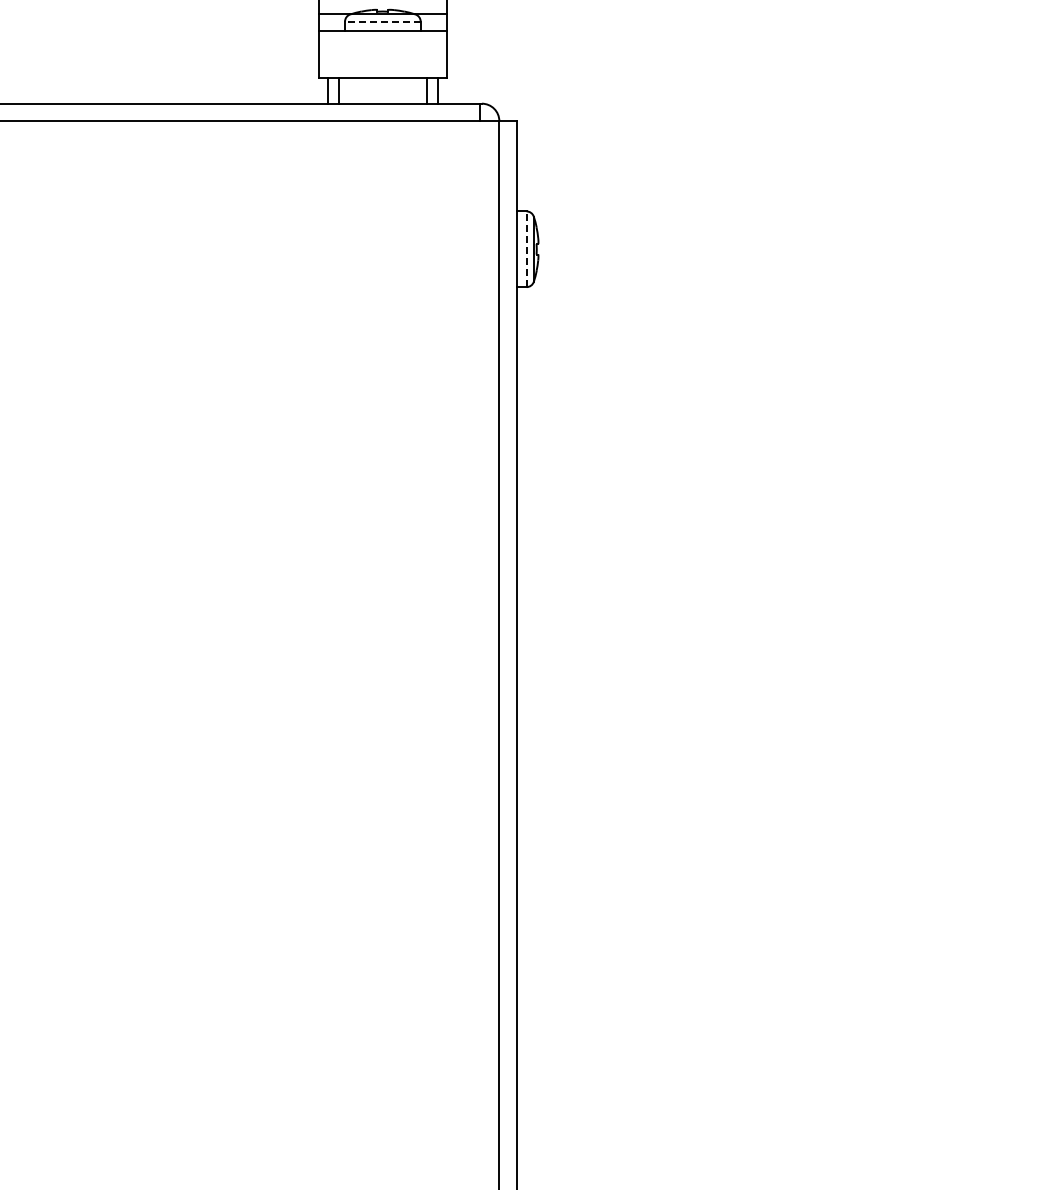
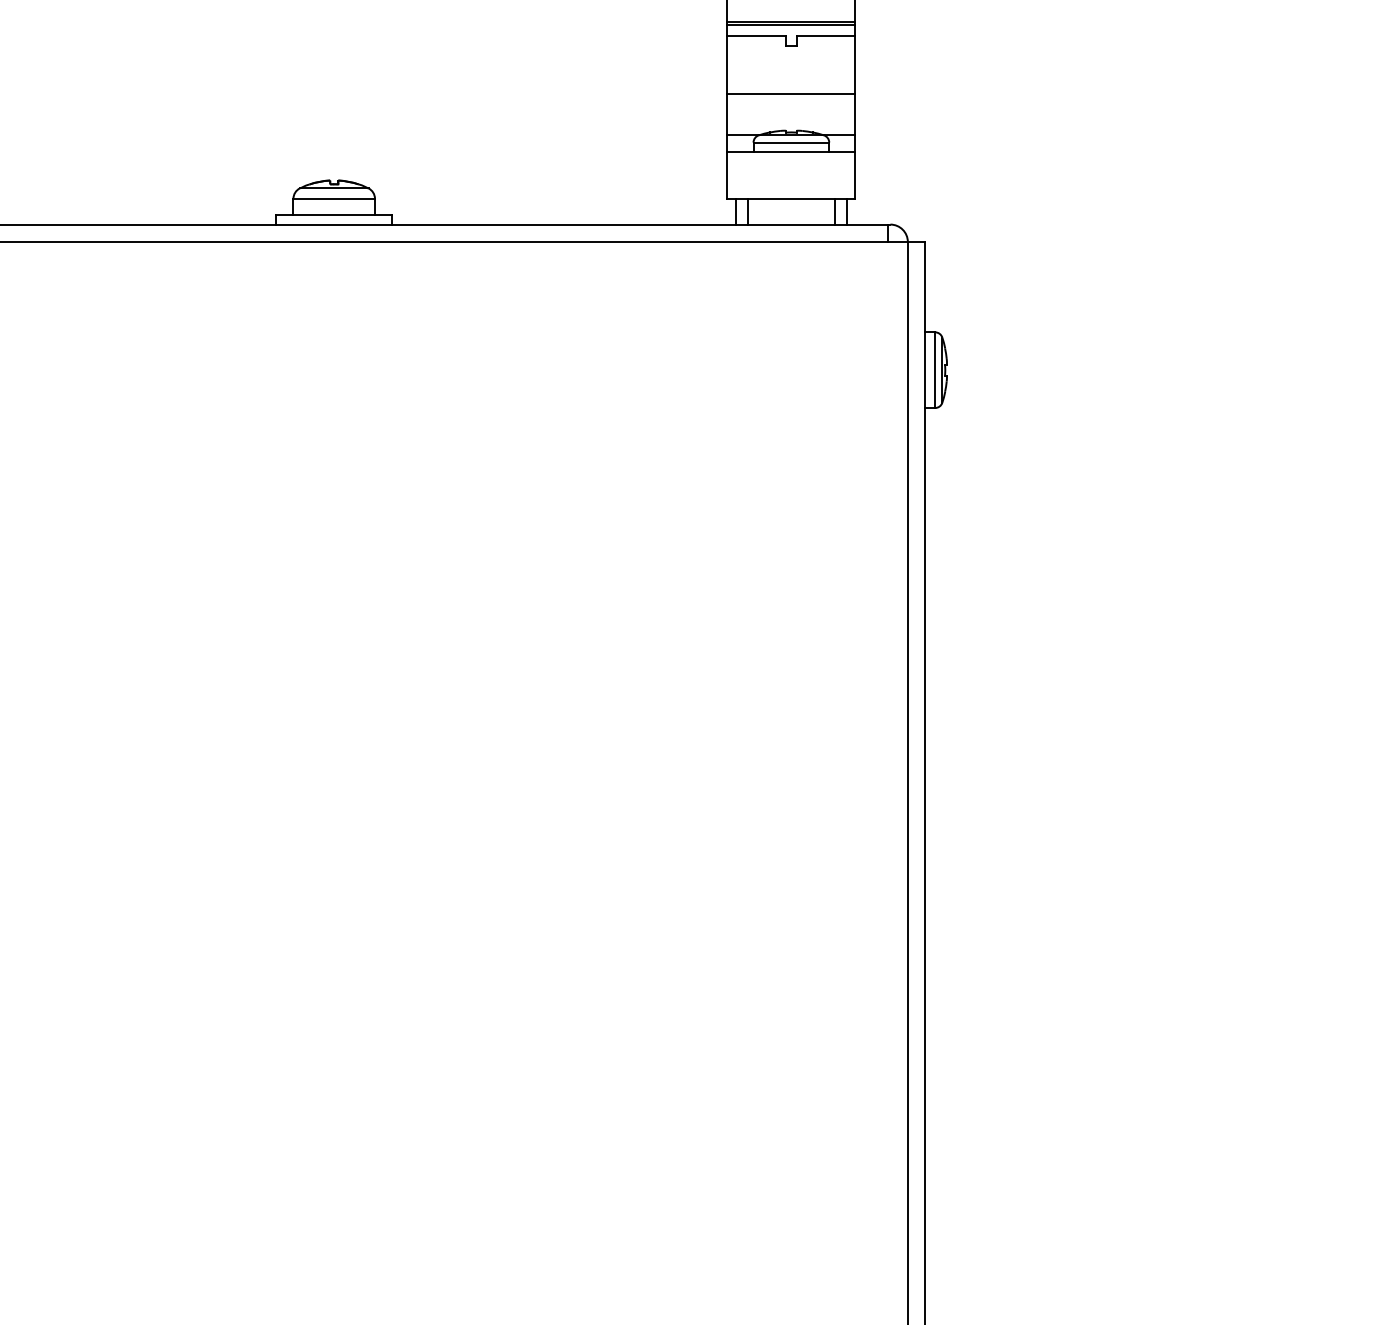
line: (382, 21) -> (791, 142), dashed -> solid
line: (526, 249) -> (935, 370), dashed -> solid

